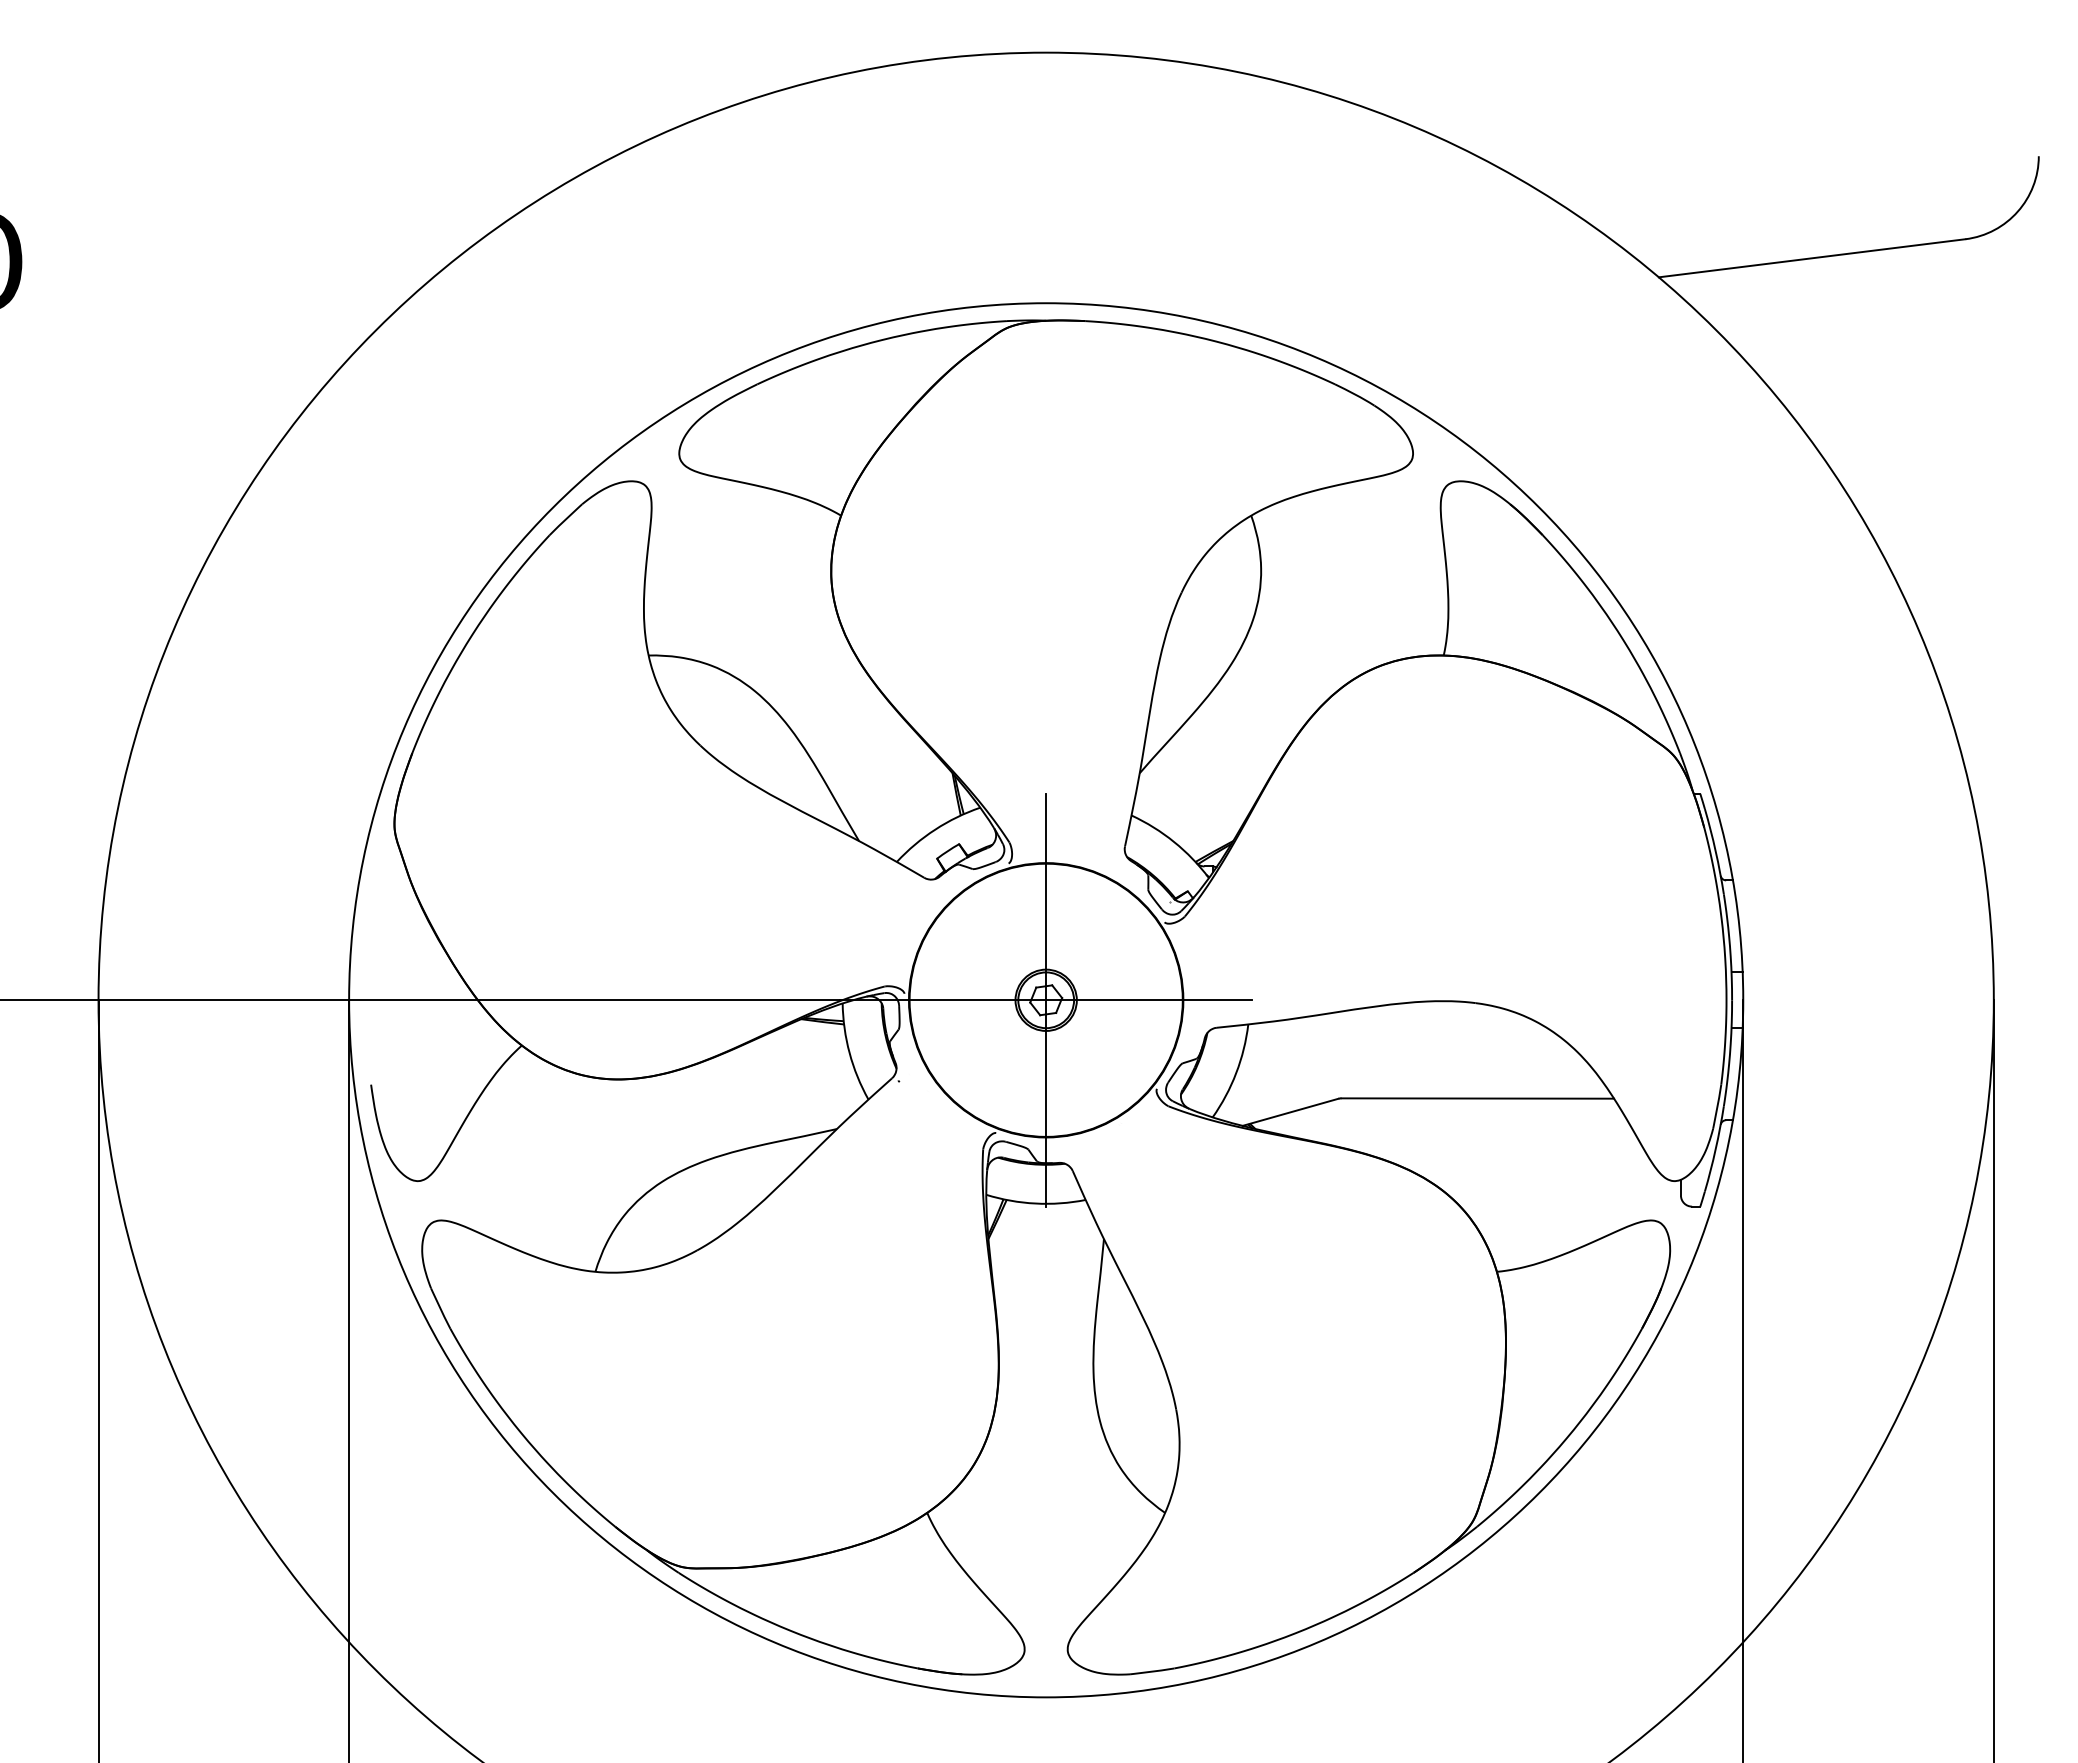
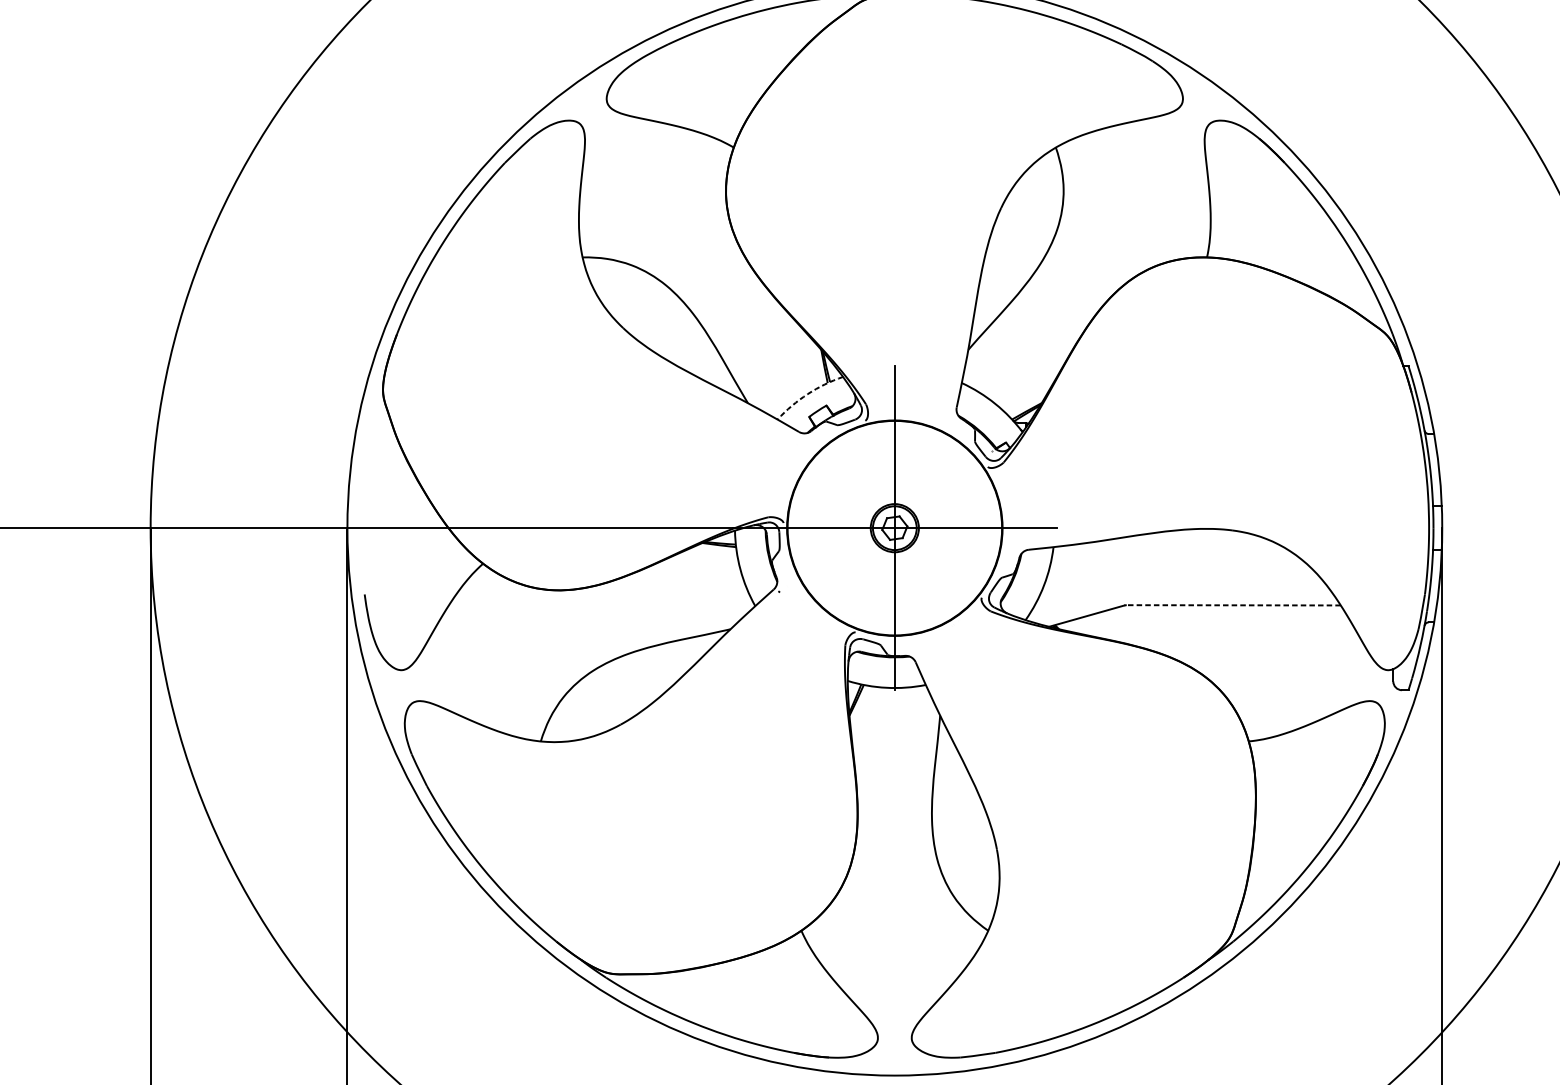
arc: (935, 829) -> (807, 394), solid -> dashed
line: (1477, 1098) -> (1233, 605), solid -> dashed

